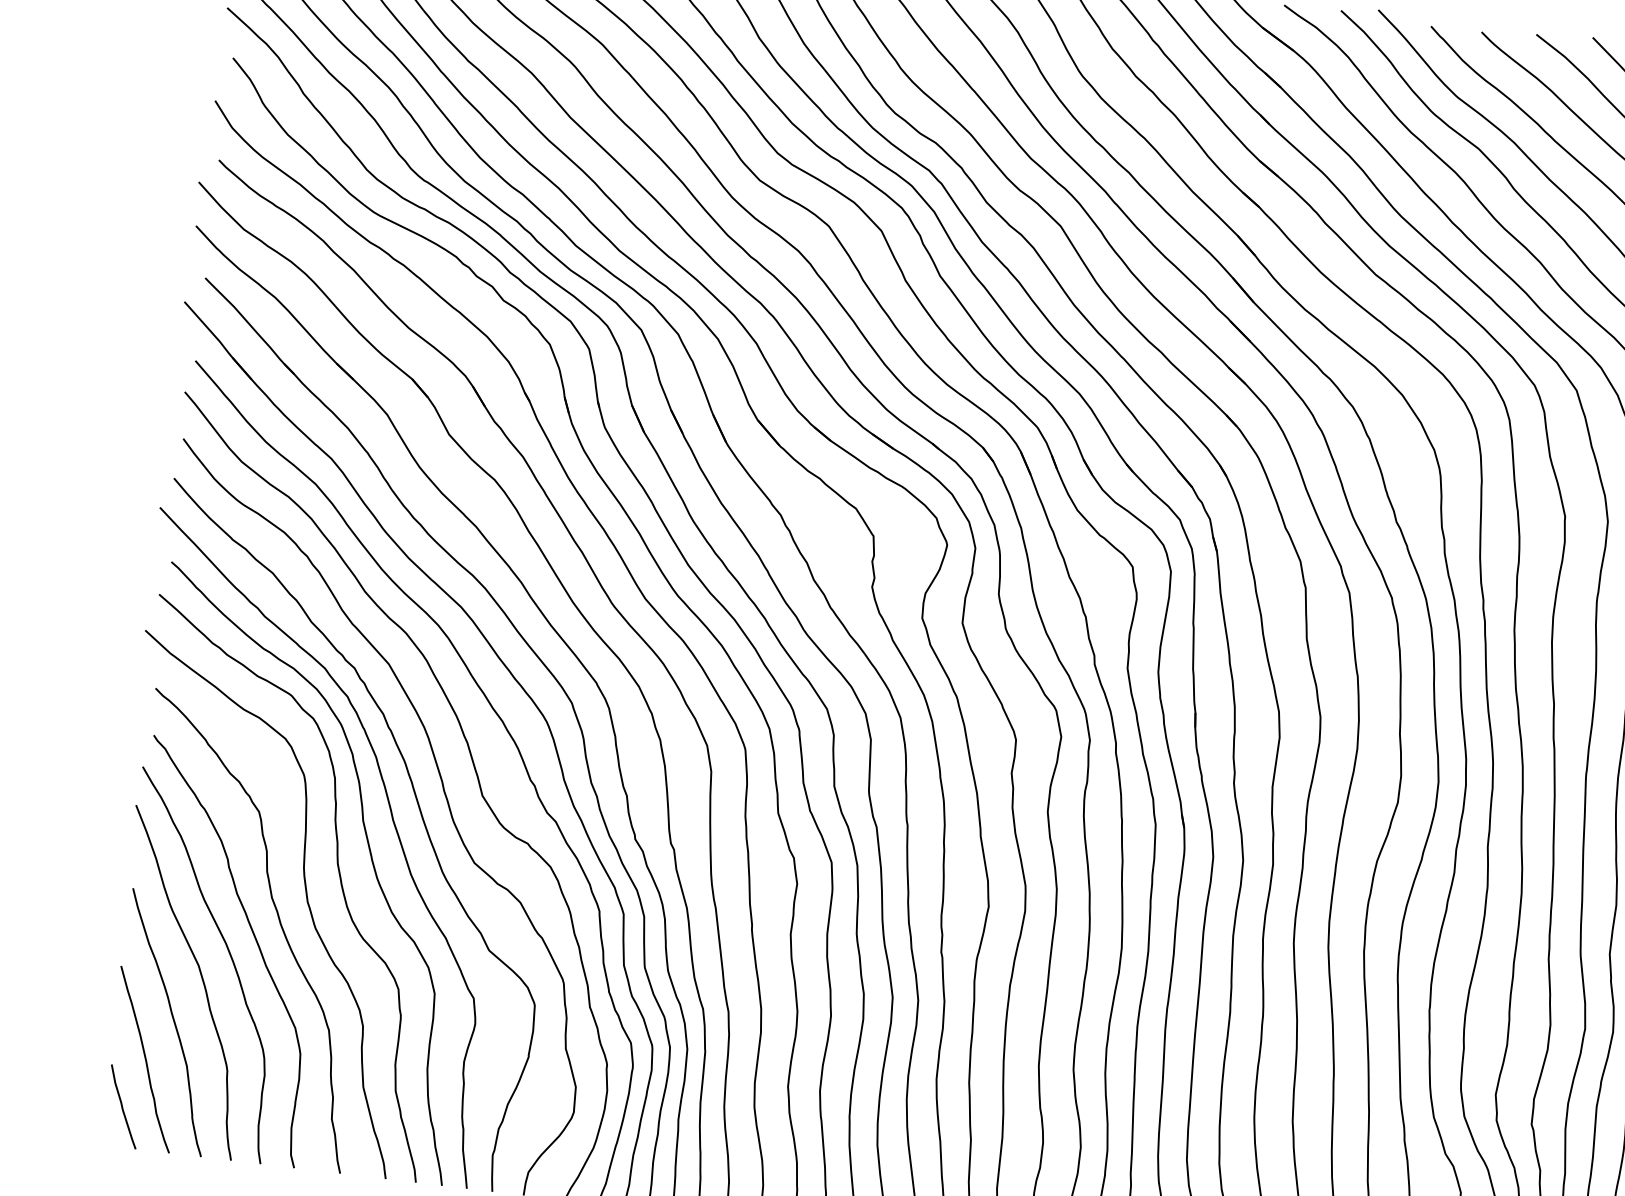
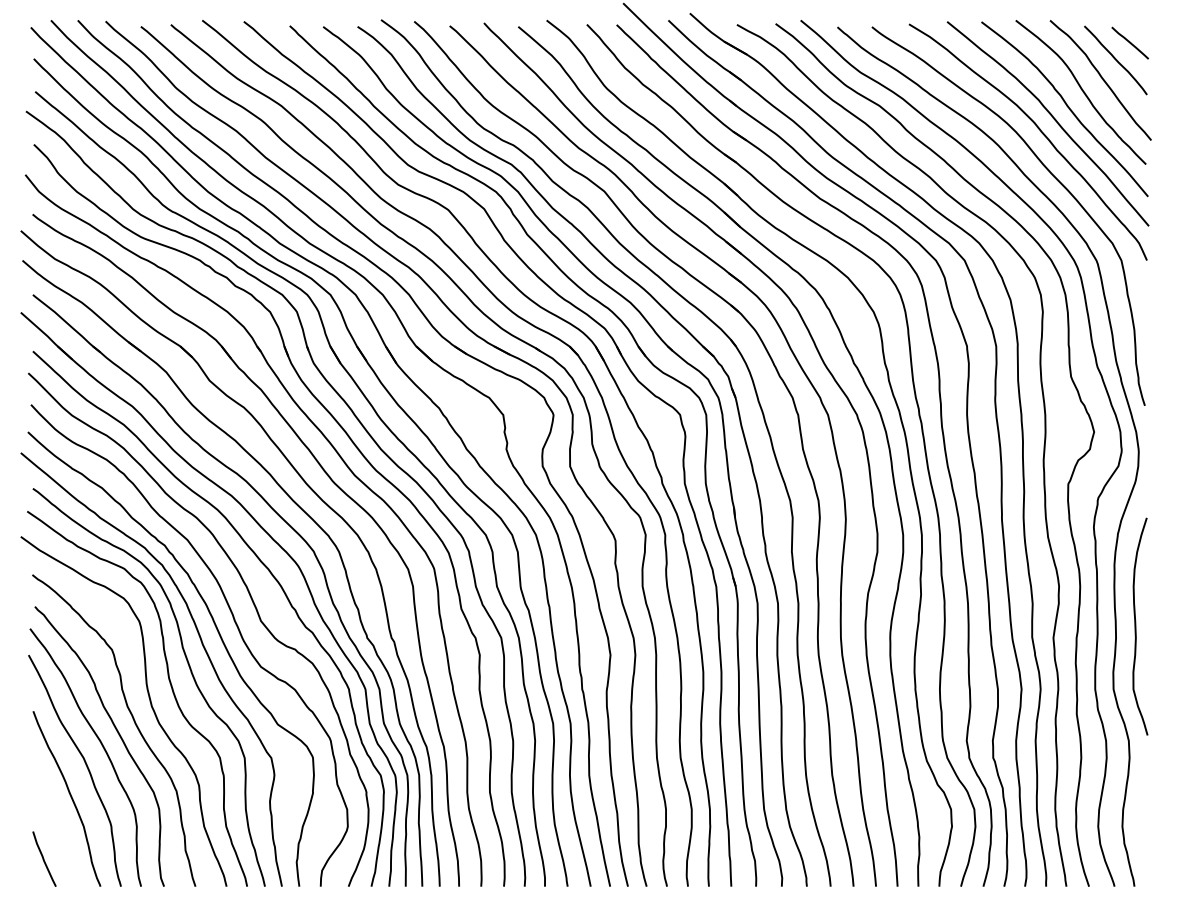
curve: (145, 1059) -> (55, 825), removed

